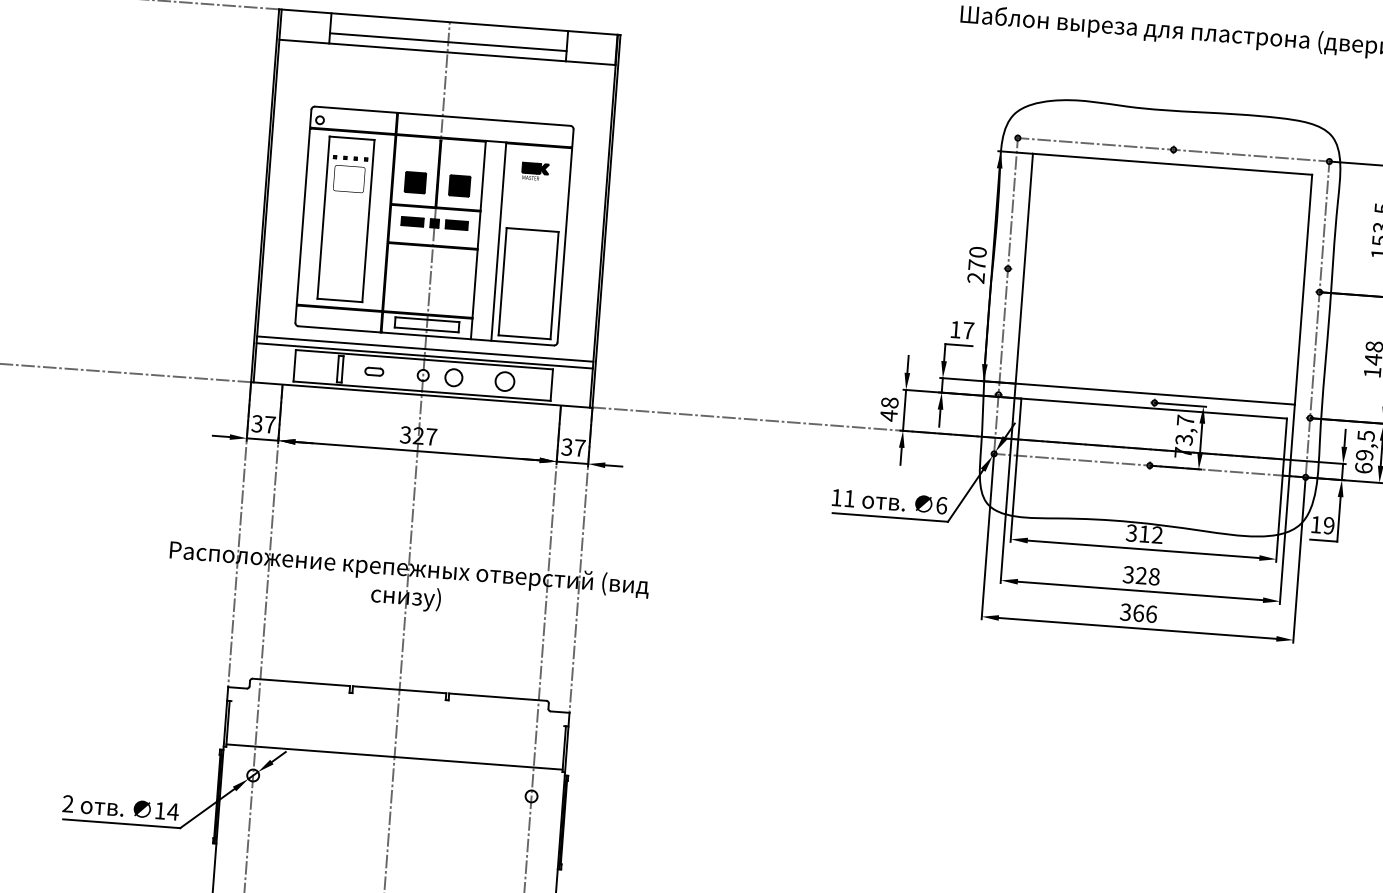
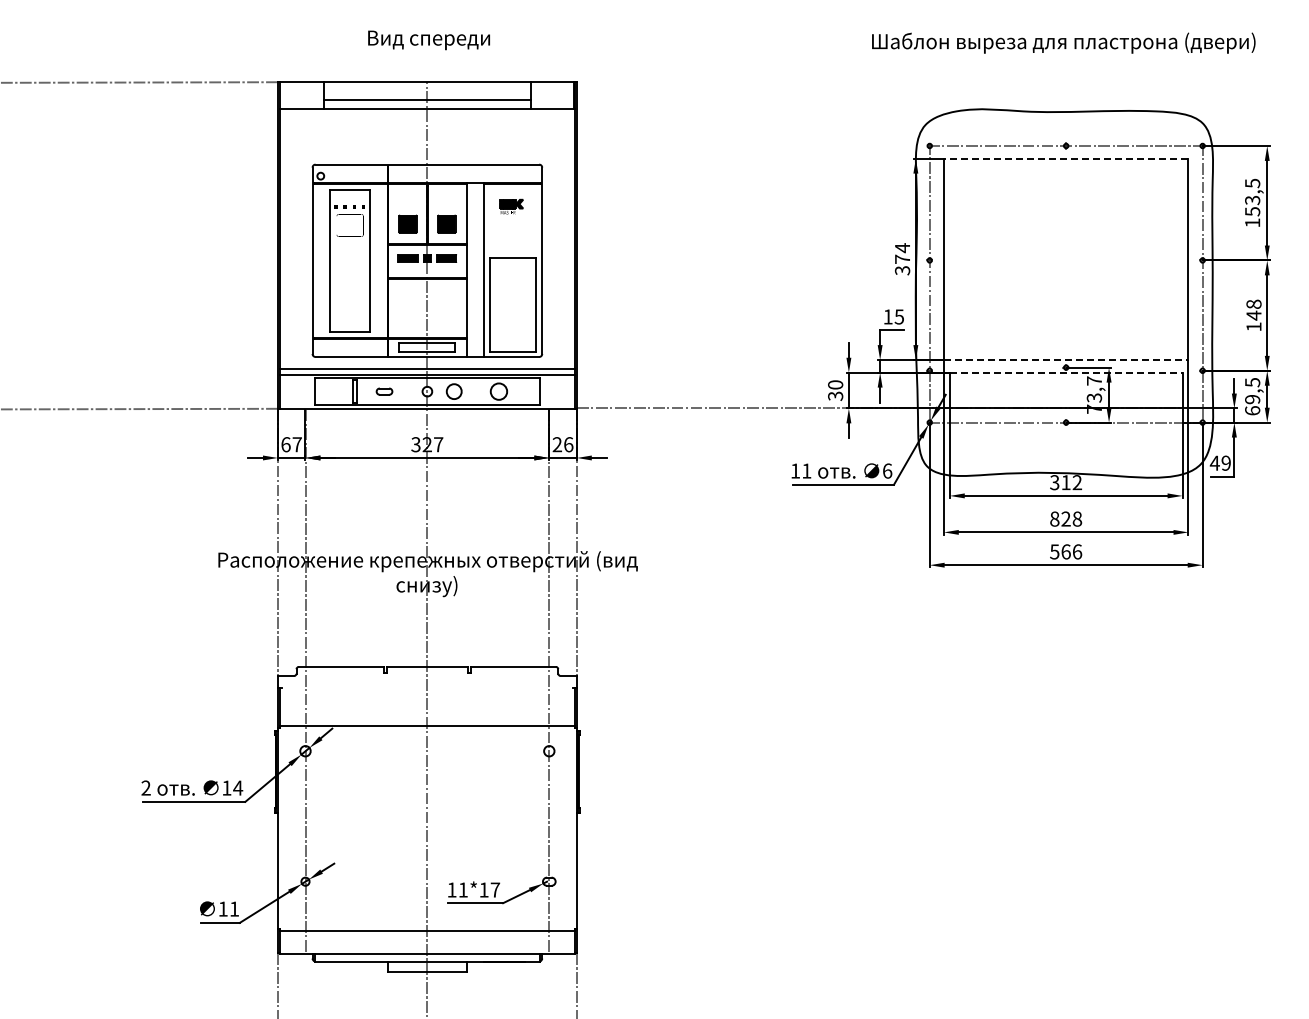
line: (1171, 164) -> (1065, 158), solid -> dashed
text: (977, 265) -> (902, 259), 270 -> 374
text: (968, 330) -> (899, 316), 17 -> 15
line: (1155, 393) -> (1066, 359), solid -> dashed
line: (1154, 408) -> (1066, 372), solid -> dashed
text: (889, 409) -> (835, 390), 48 -> 30
text: (256, 423) -> (285, 444), 37 -> 67
text: (572, 447) -> (562, 444), 37 -> 26
text: (1315, 523) -> (1214, 462), 19 -> 49
text: (1128, 574) -> (1054, 518), 328 -> 828
text: (1125, 611) -> (1054, 551), 366 -> 566

